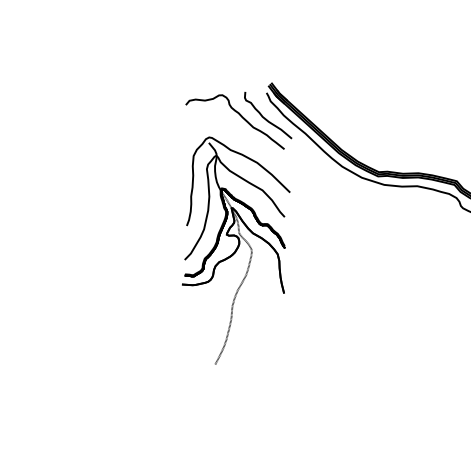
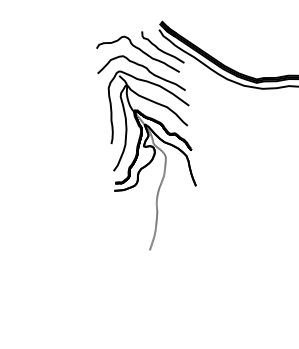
part: (242, 138) -> (145, 68), added

